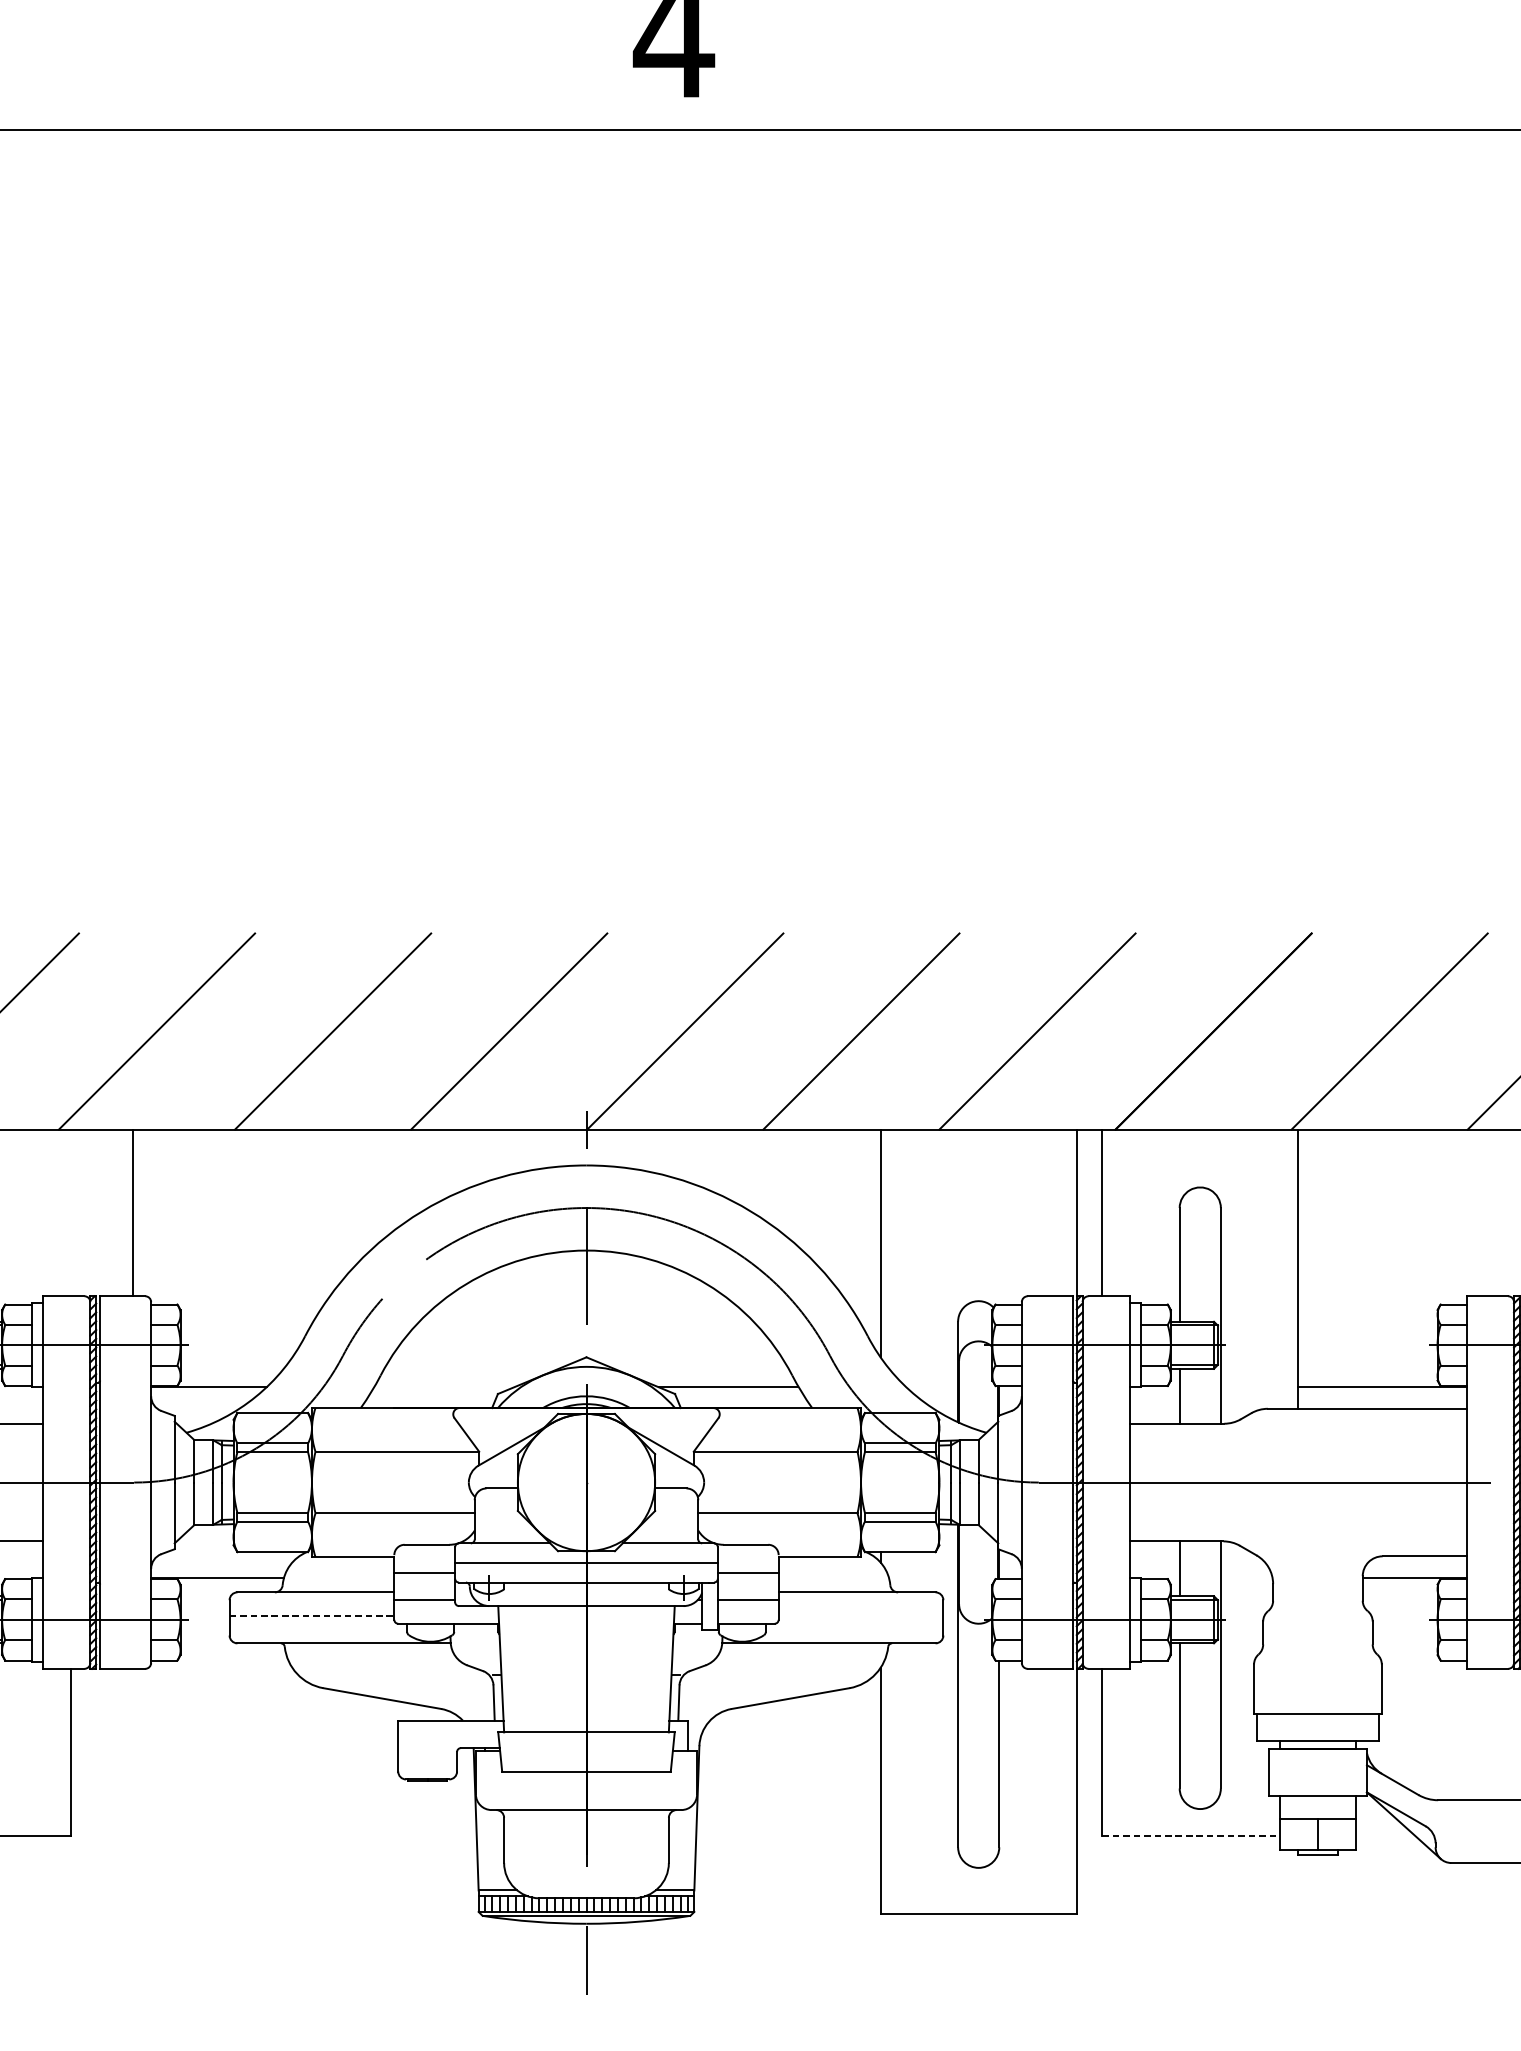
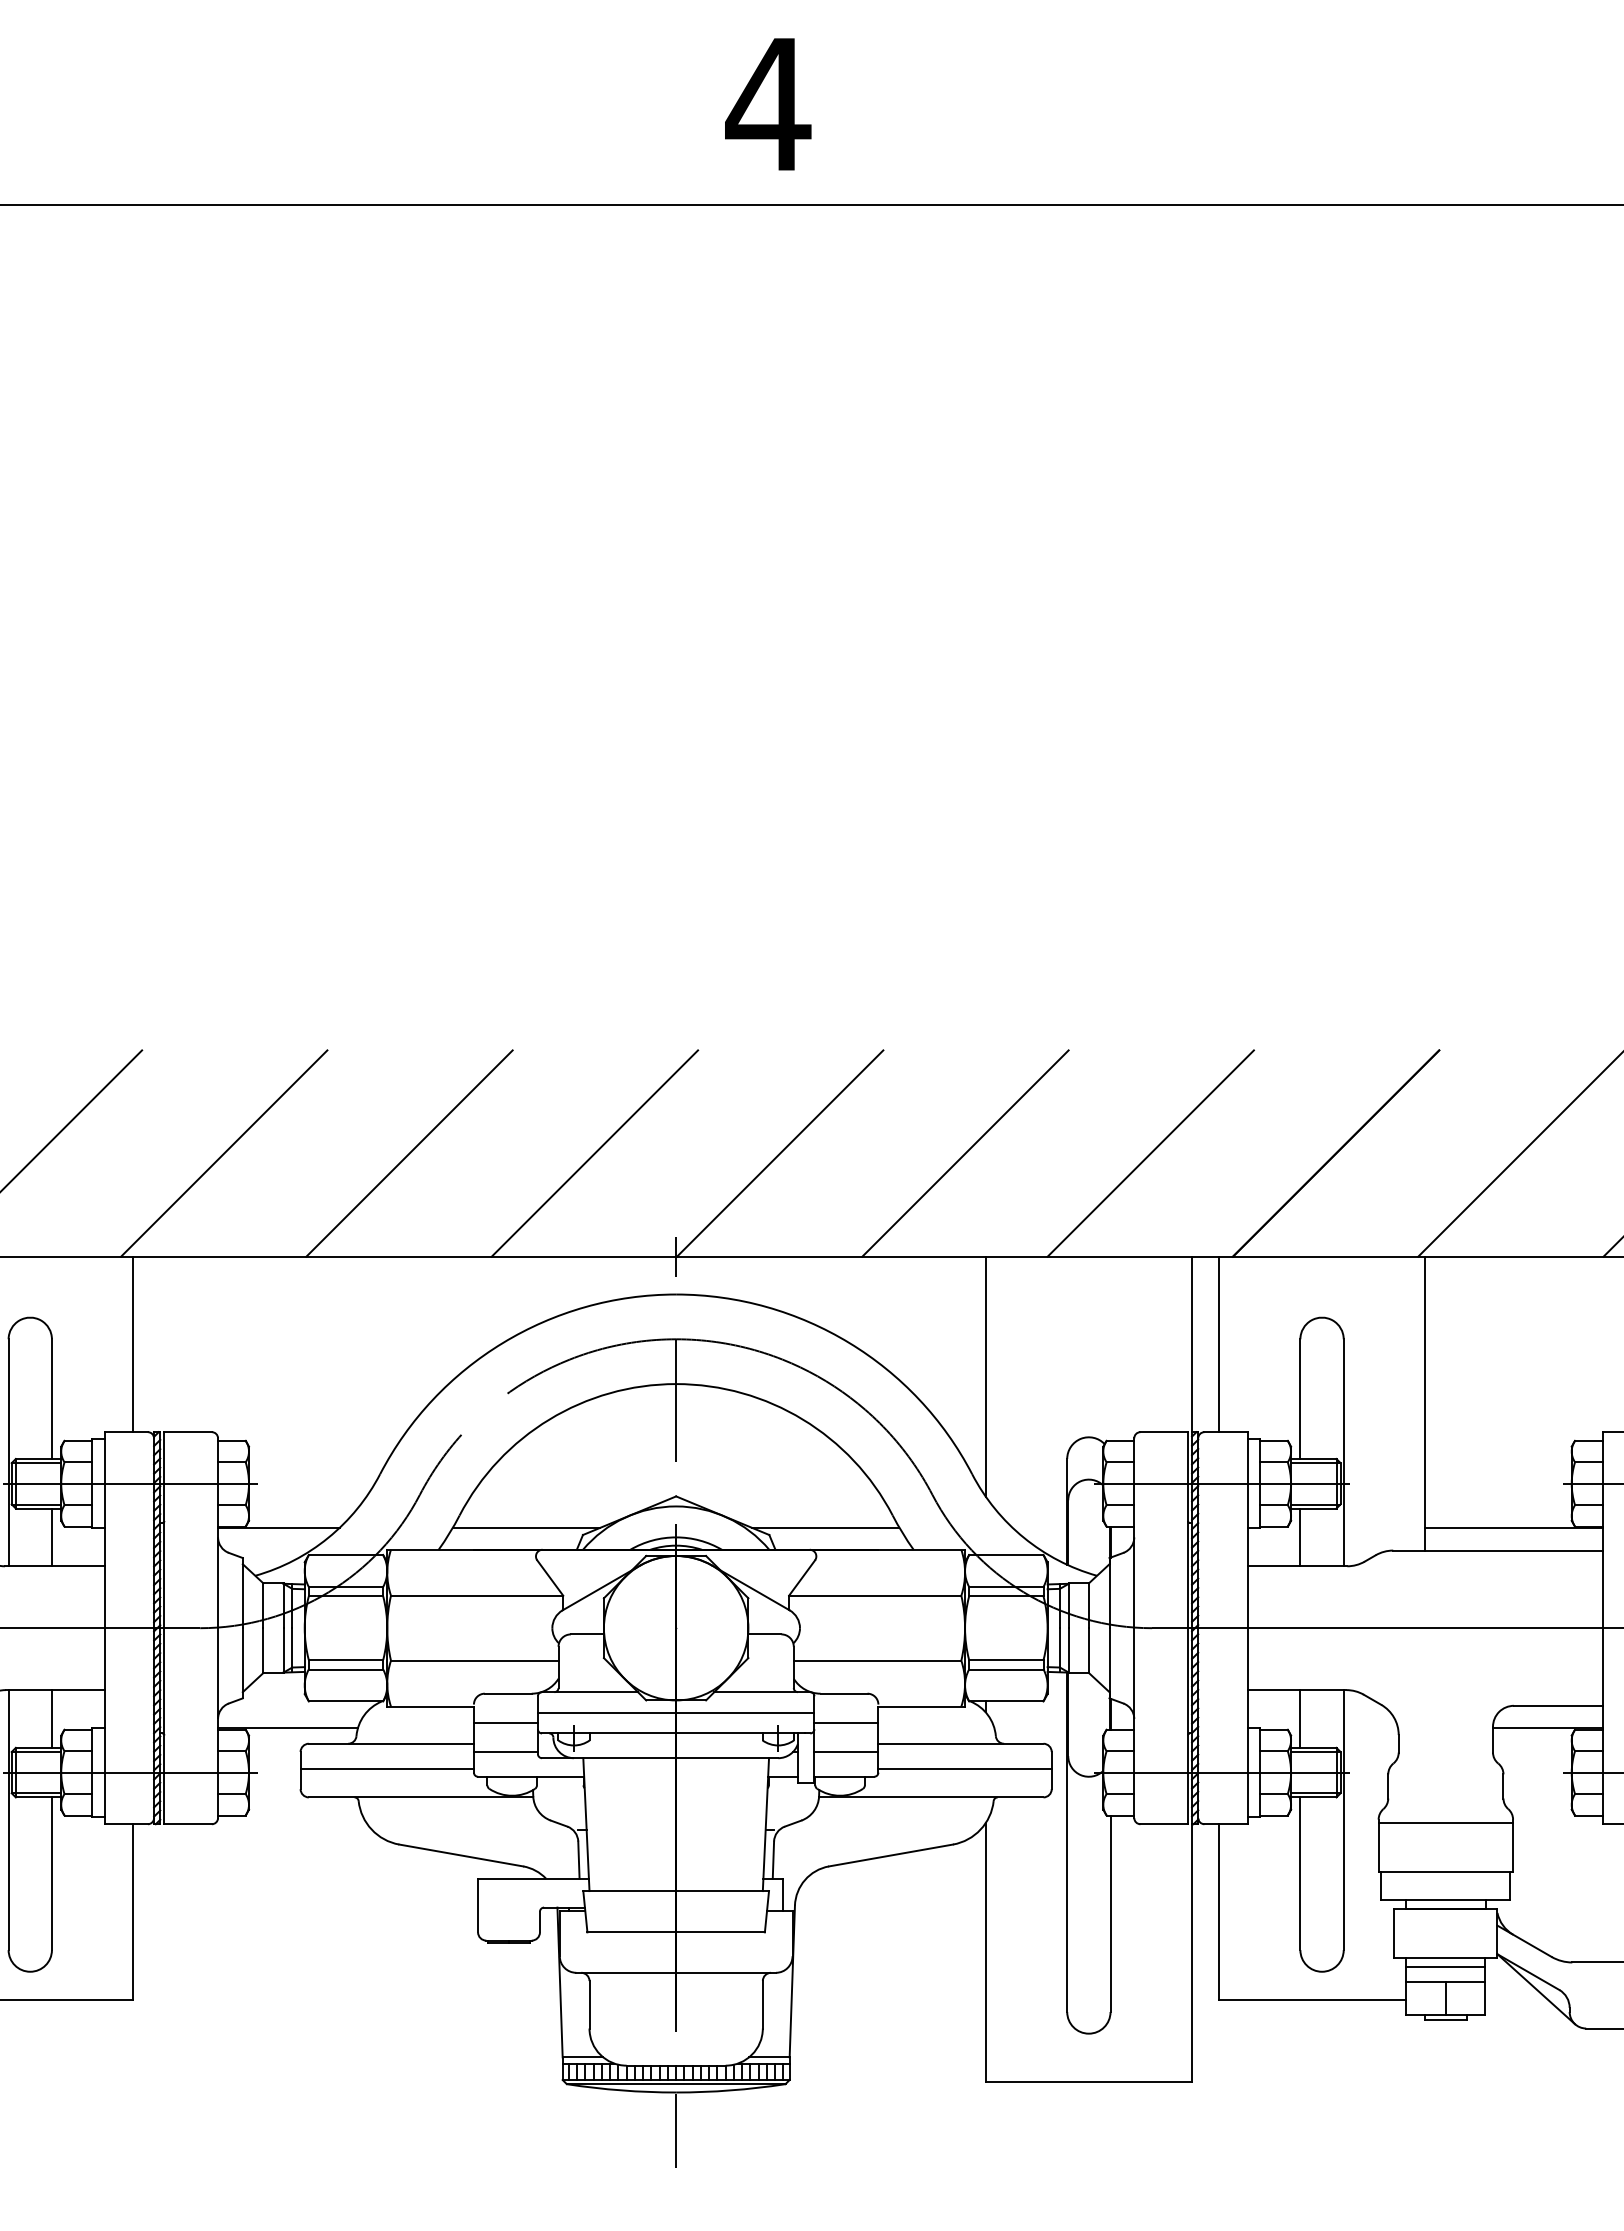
line: (133, 1212) -> (133, 1344), moved
line: (444, 1386) -> (526, 1527), added
line: (312, 1615) -> (387, 1768), dashed -> solid
line: (860, 1615) -> (964, 1768), added
line: (1317, 1668) -> (1445, 1823), added
line: (1317, 1804) -> (1445, 1966), added
line: (1191, 1835) -> (1312, 1999), dashed -> solid

